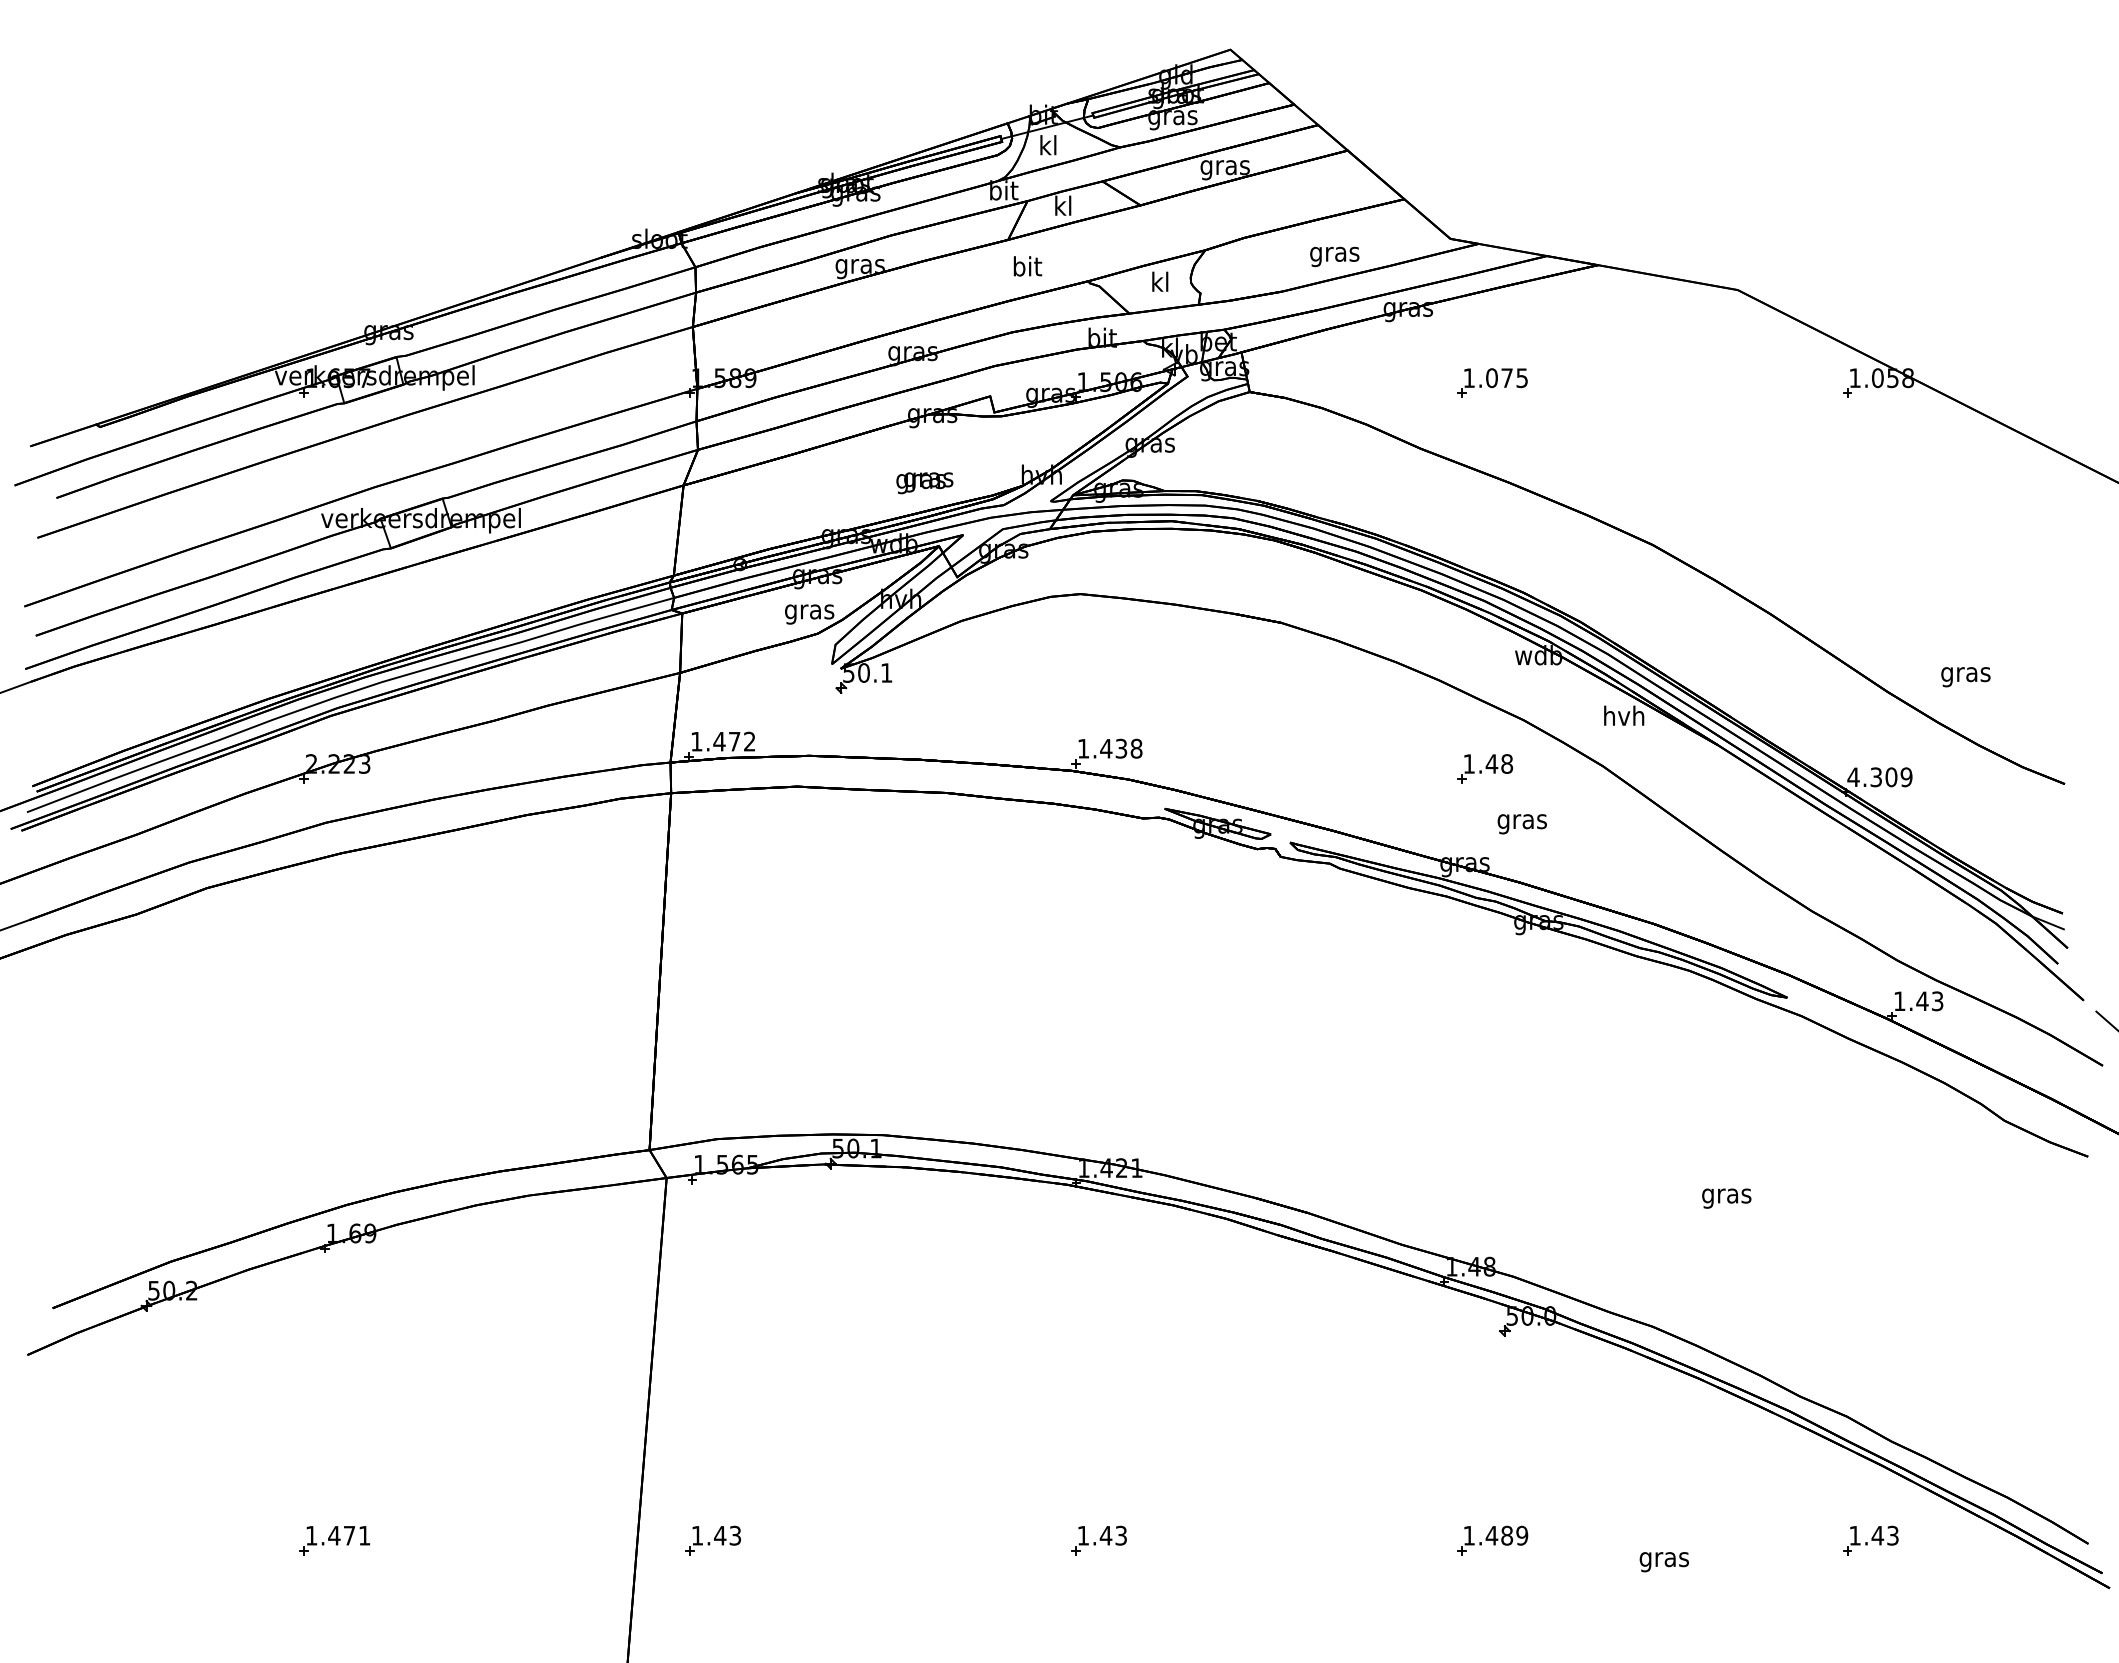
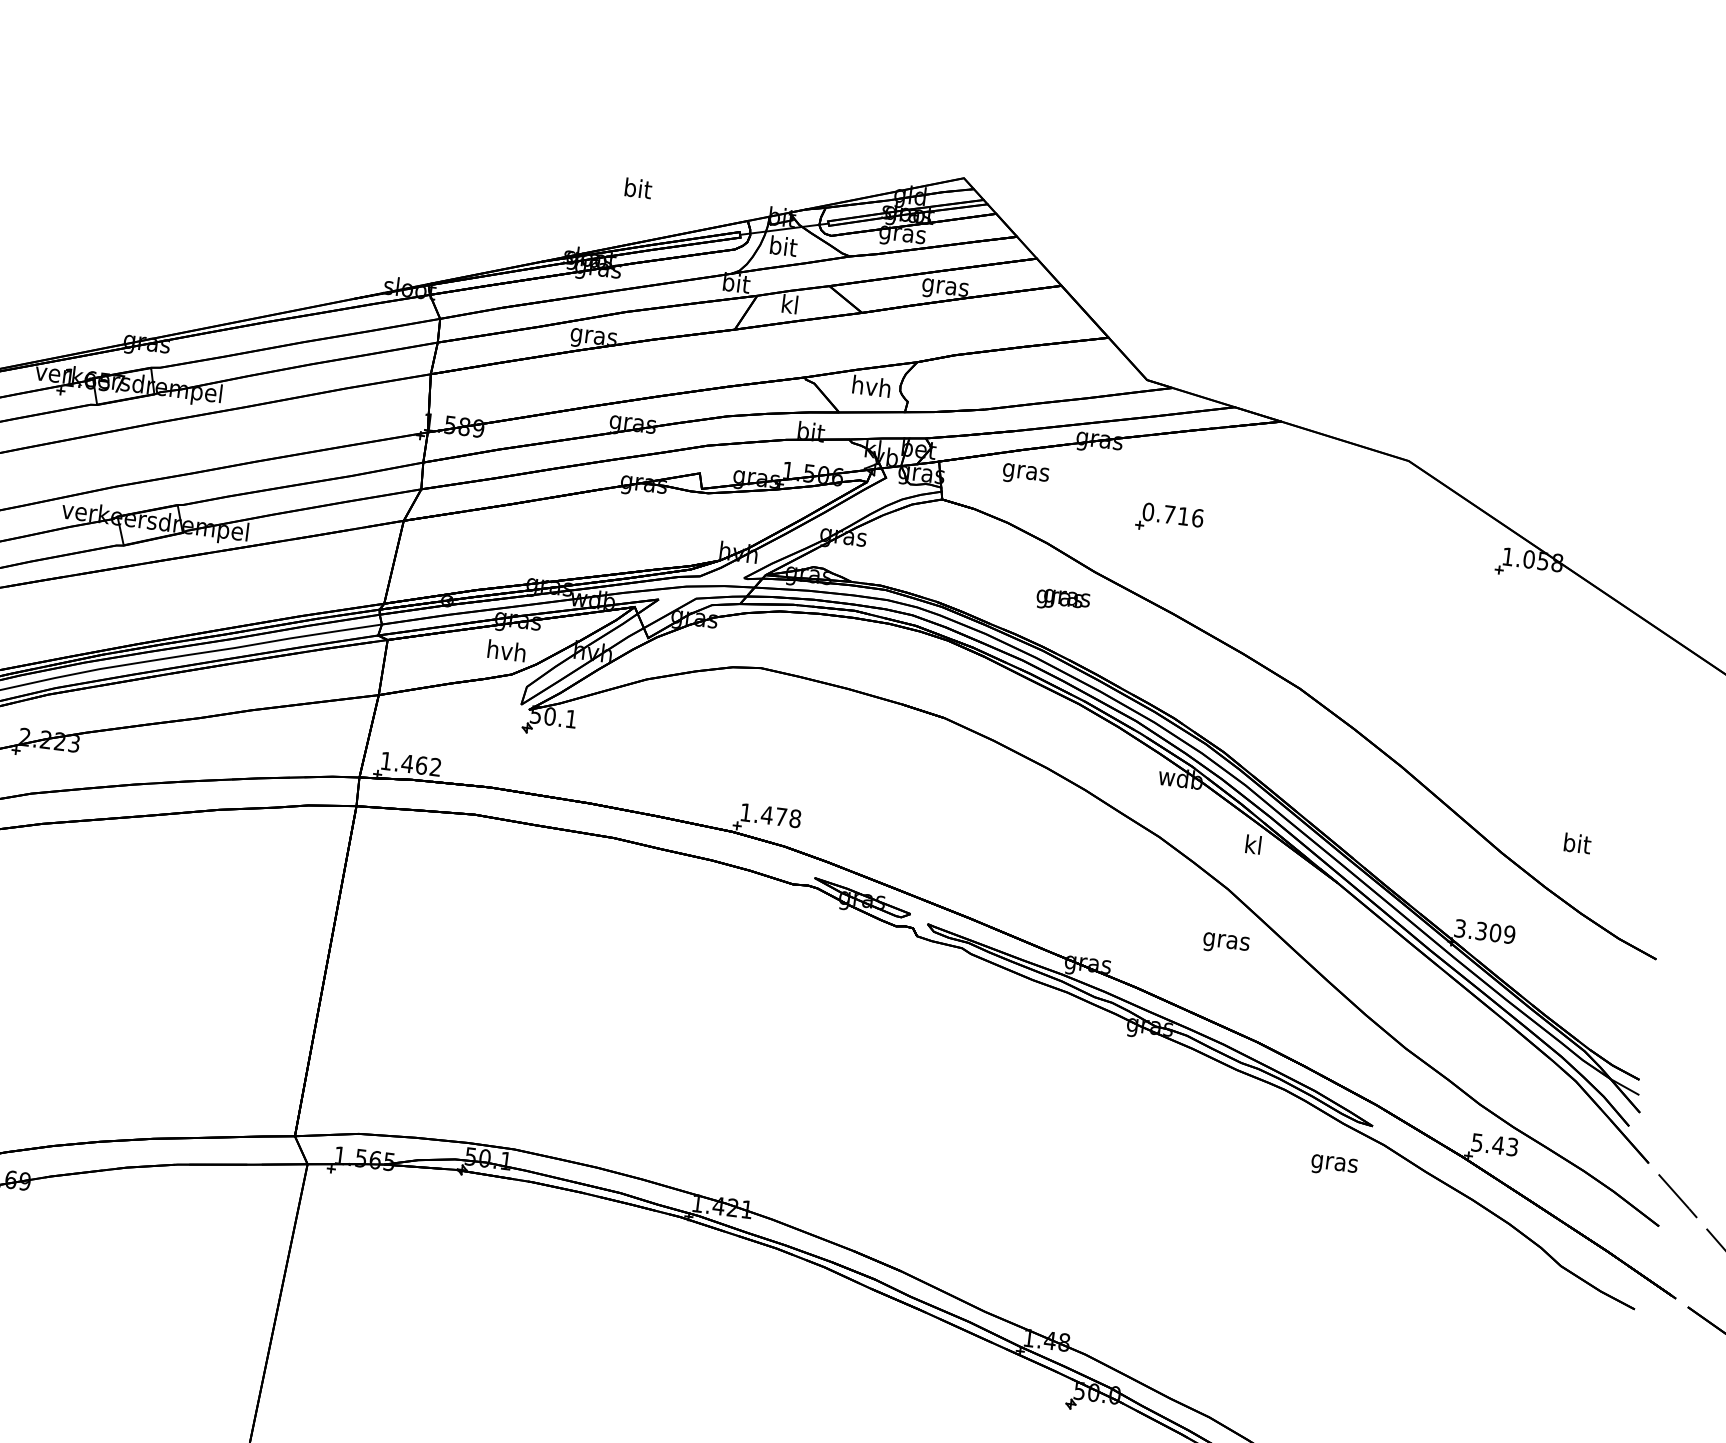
text: (1049, 145) -> (784, 246), kl -> bit
text: (1334, 256) -> (1025, 474), moved
text: (1027, 266) -> (638, 188), moved
text: (1160, 281) -> (871, 386), kl -> hvh
text: (1495, 378) -> (1172, 515), 1.075 -> 0.716
text: (924, 483) -> (1062, 601), moved
text: (809, 611) -> (506, 652), gras -> hvh
text: (1965, 674) -> (1576, 845), gras -> bit
text: (1624, 715) -> (1253, 844), hvh -> kl
text: (734, 741) -> (421, 765), 1.472 -> 1.462
text: (1121, 748) -> (781, 816), 1.438 -> 1.478
part: (1484, 768) -> (1117, 877), removed
text: (1853, 777) -> (1460, 928), 4.309 -> 3.309
text: (1521, 824) -> (1225, 944), moved
text: (1899, 1001) -> (1476, 1142), 1.43 -> 5.43
text: (1726, 1198) -> (1334, 1165), moved

